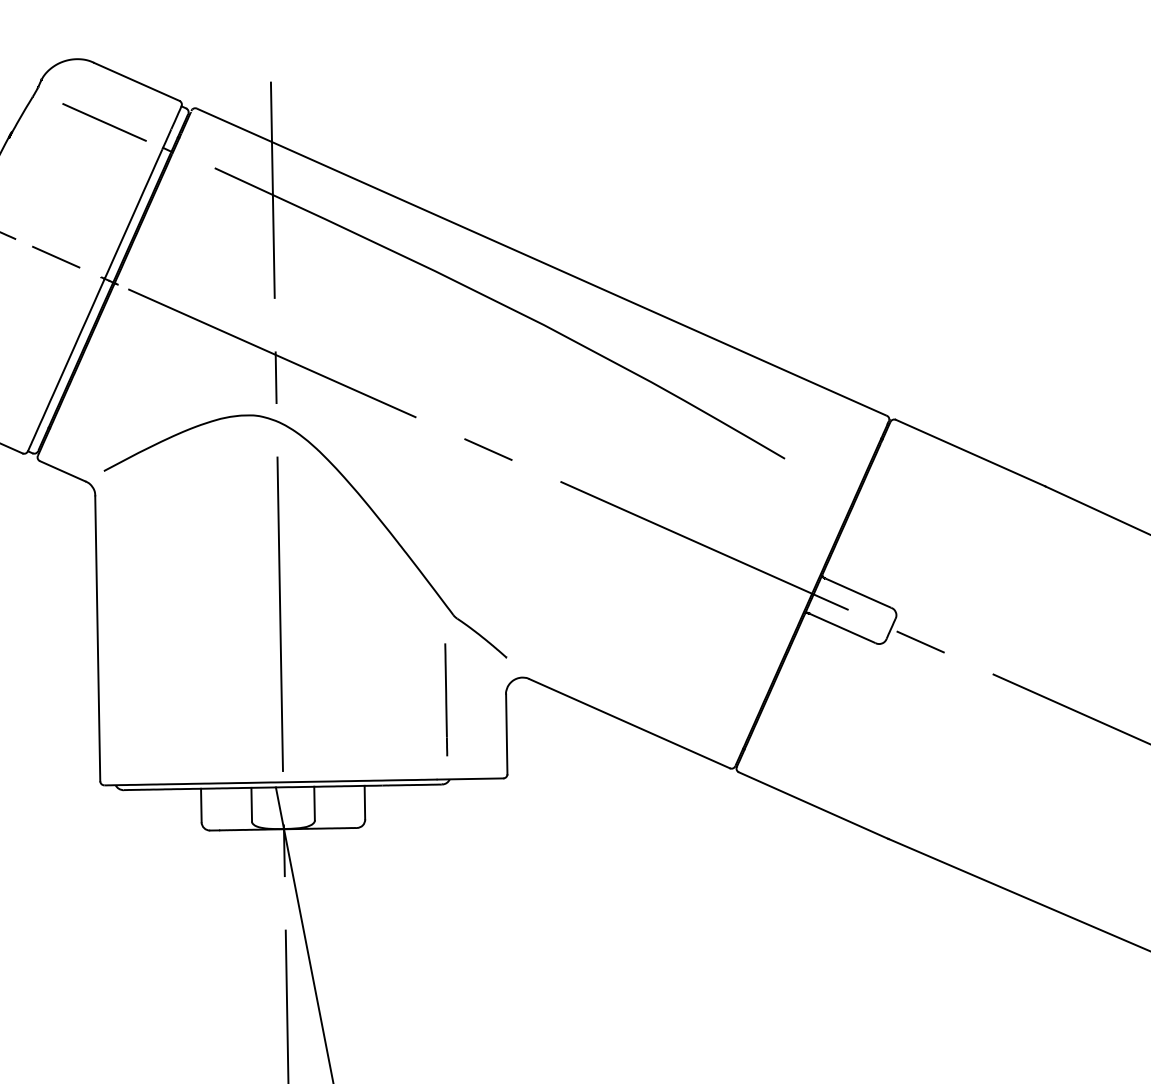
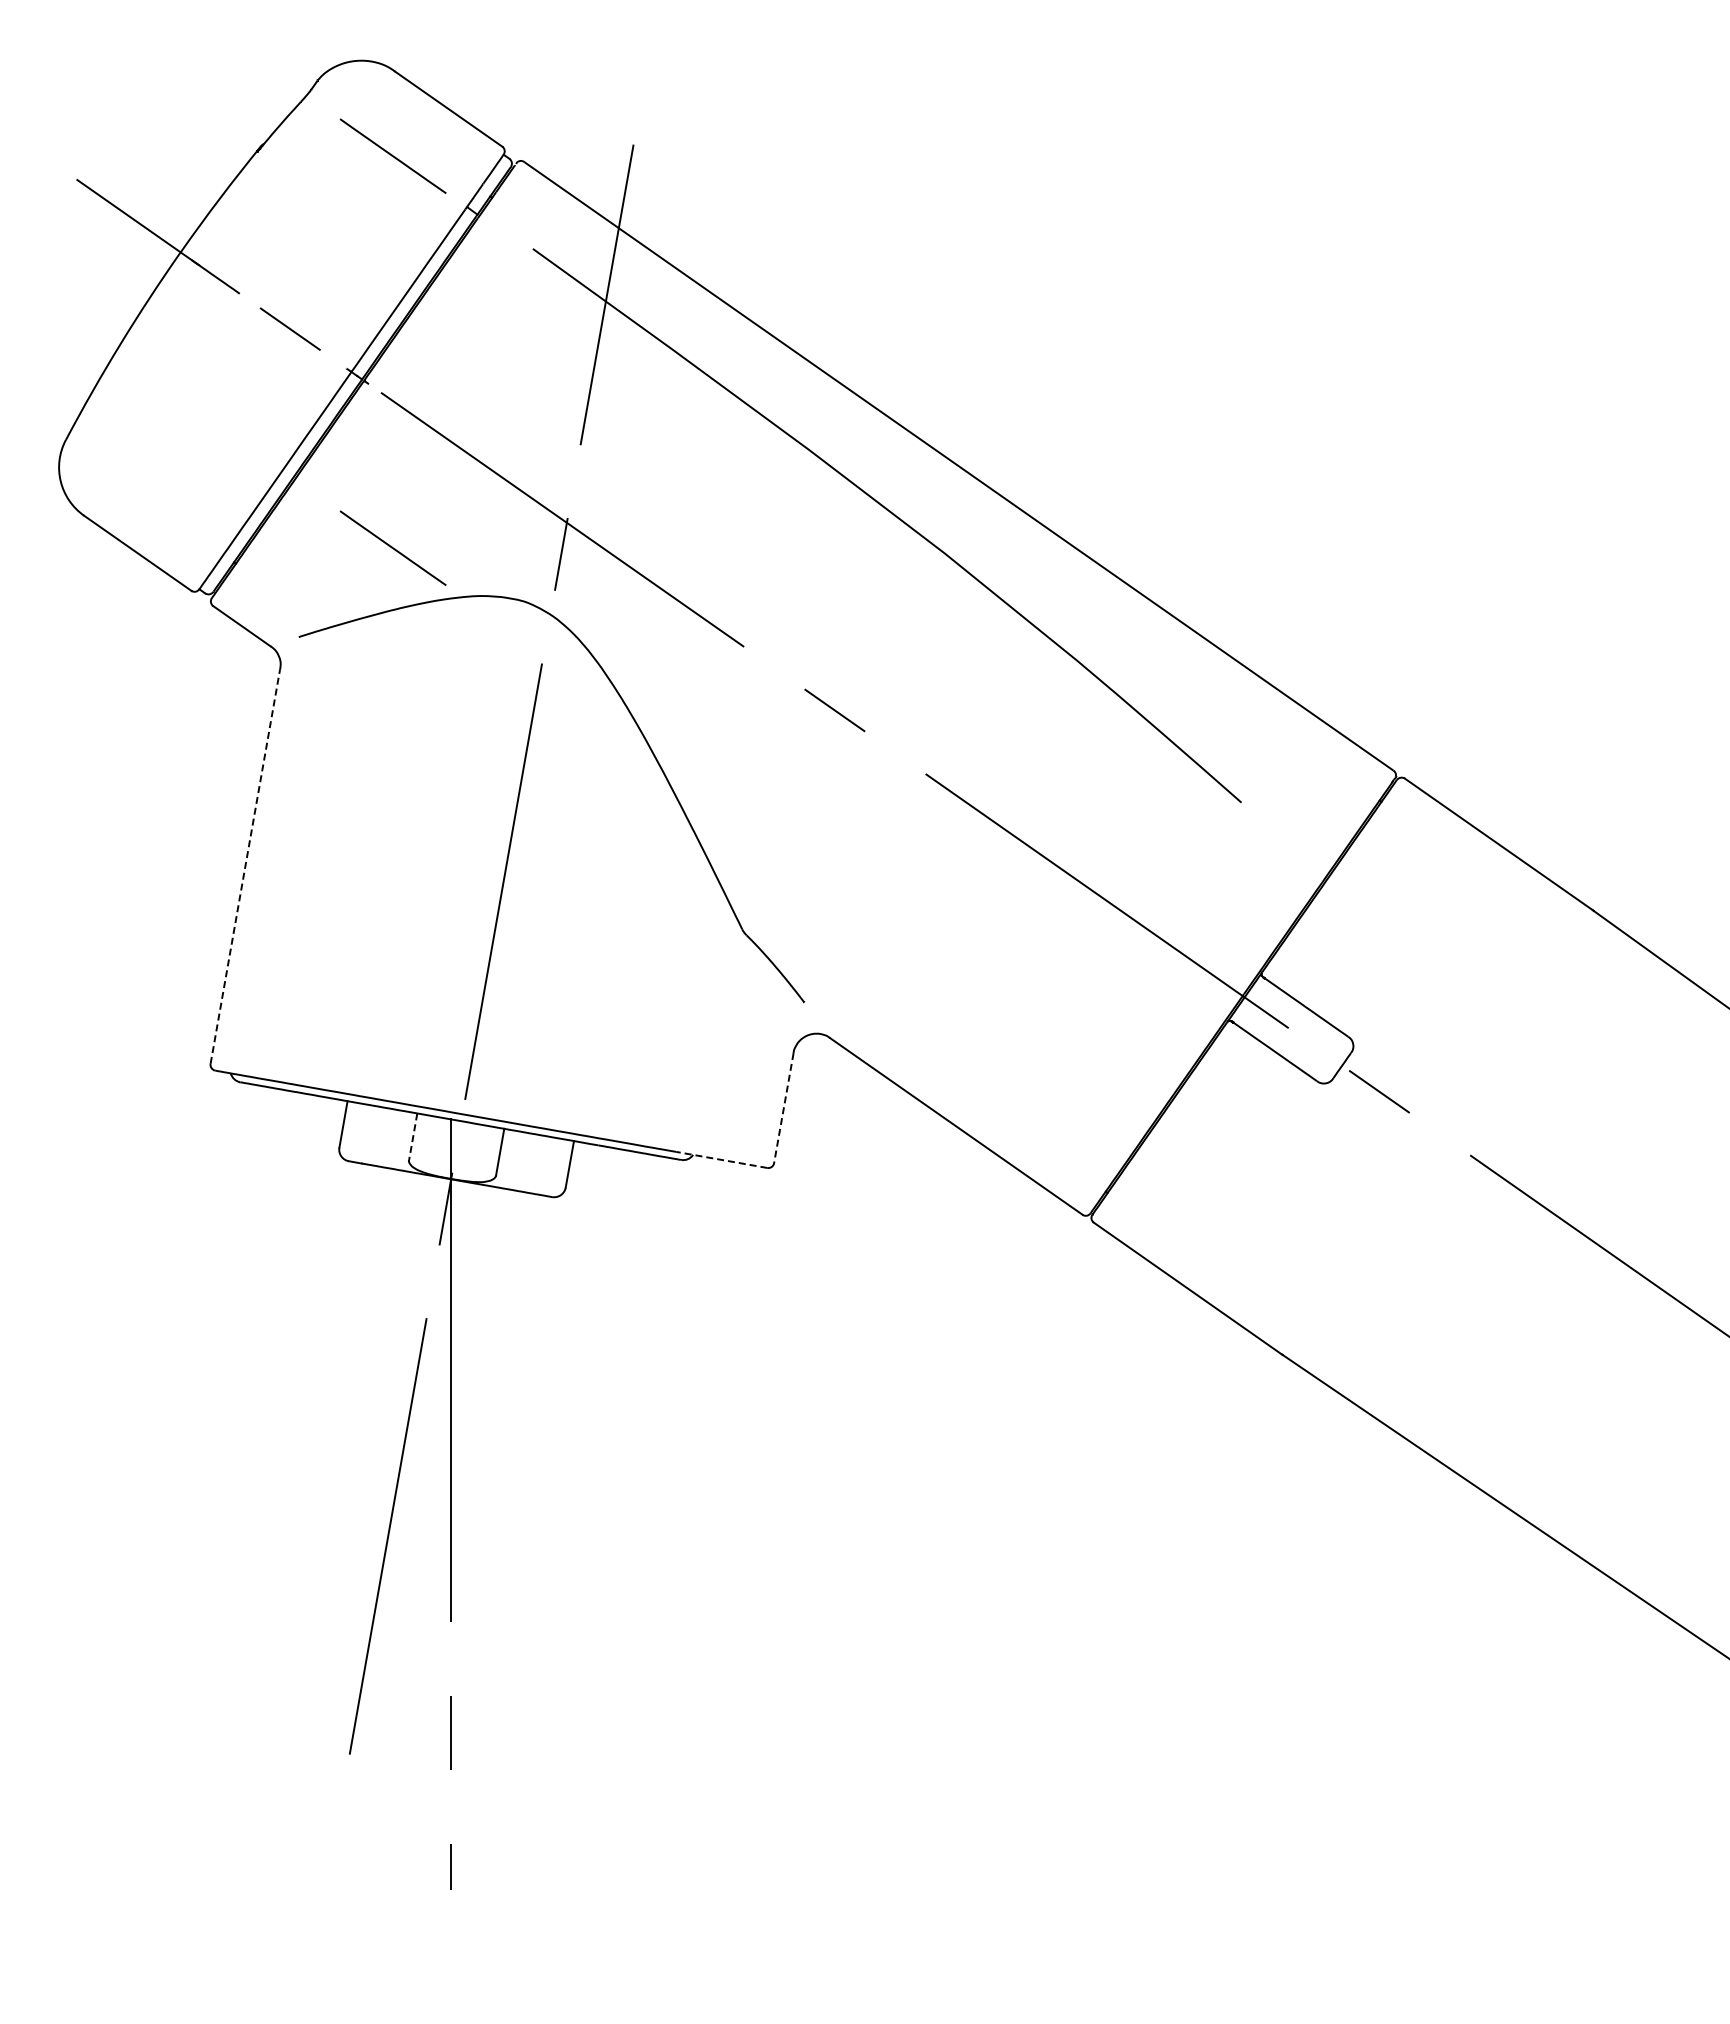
line: (157, 395) -> (392, 547), added
line: (97, 638) -> (245, 866), solid -> dashed
line: (446, 700) -> (709, 1044), removed
line: (506, 734) -> (783, 1108), solid -> dashed
line: (470, 778) -> (721, 1159), solid -> dashed
line: (251, 804) -> (413, 1136), solid -> dashed

